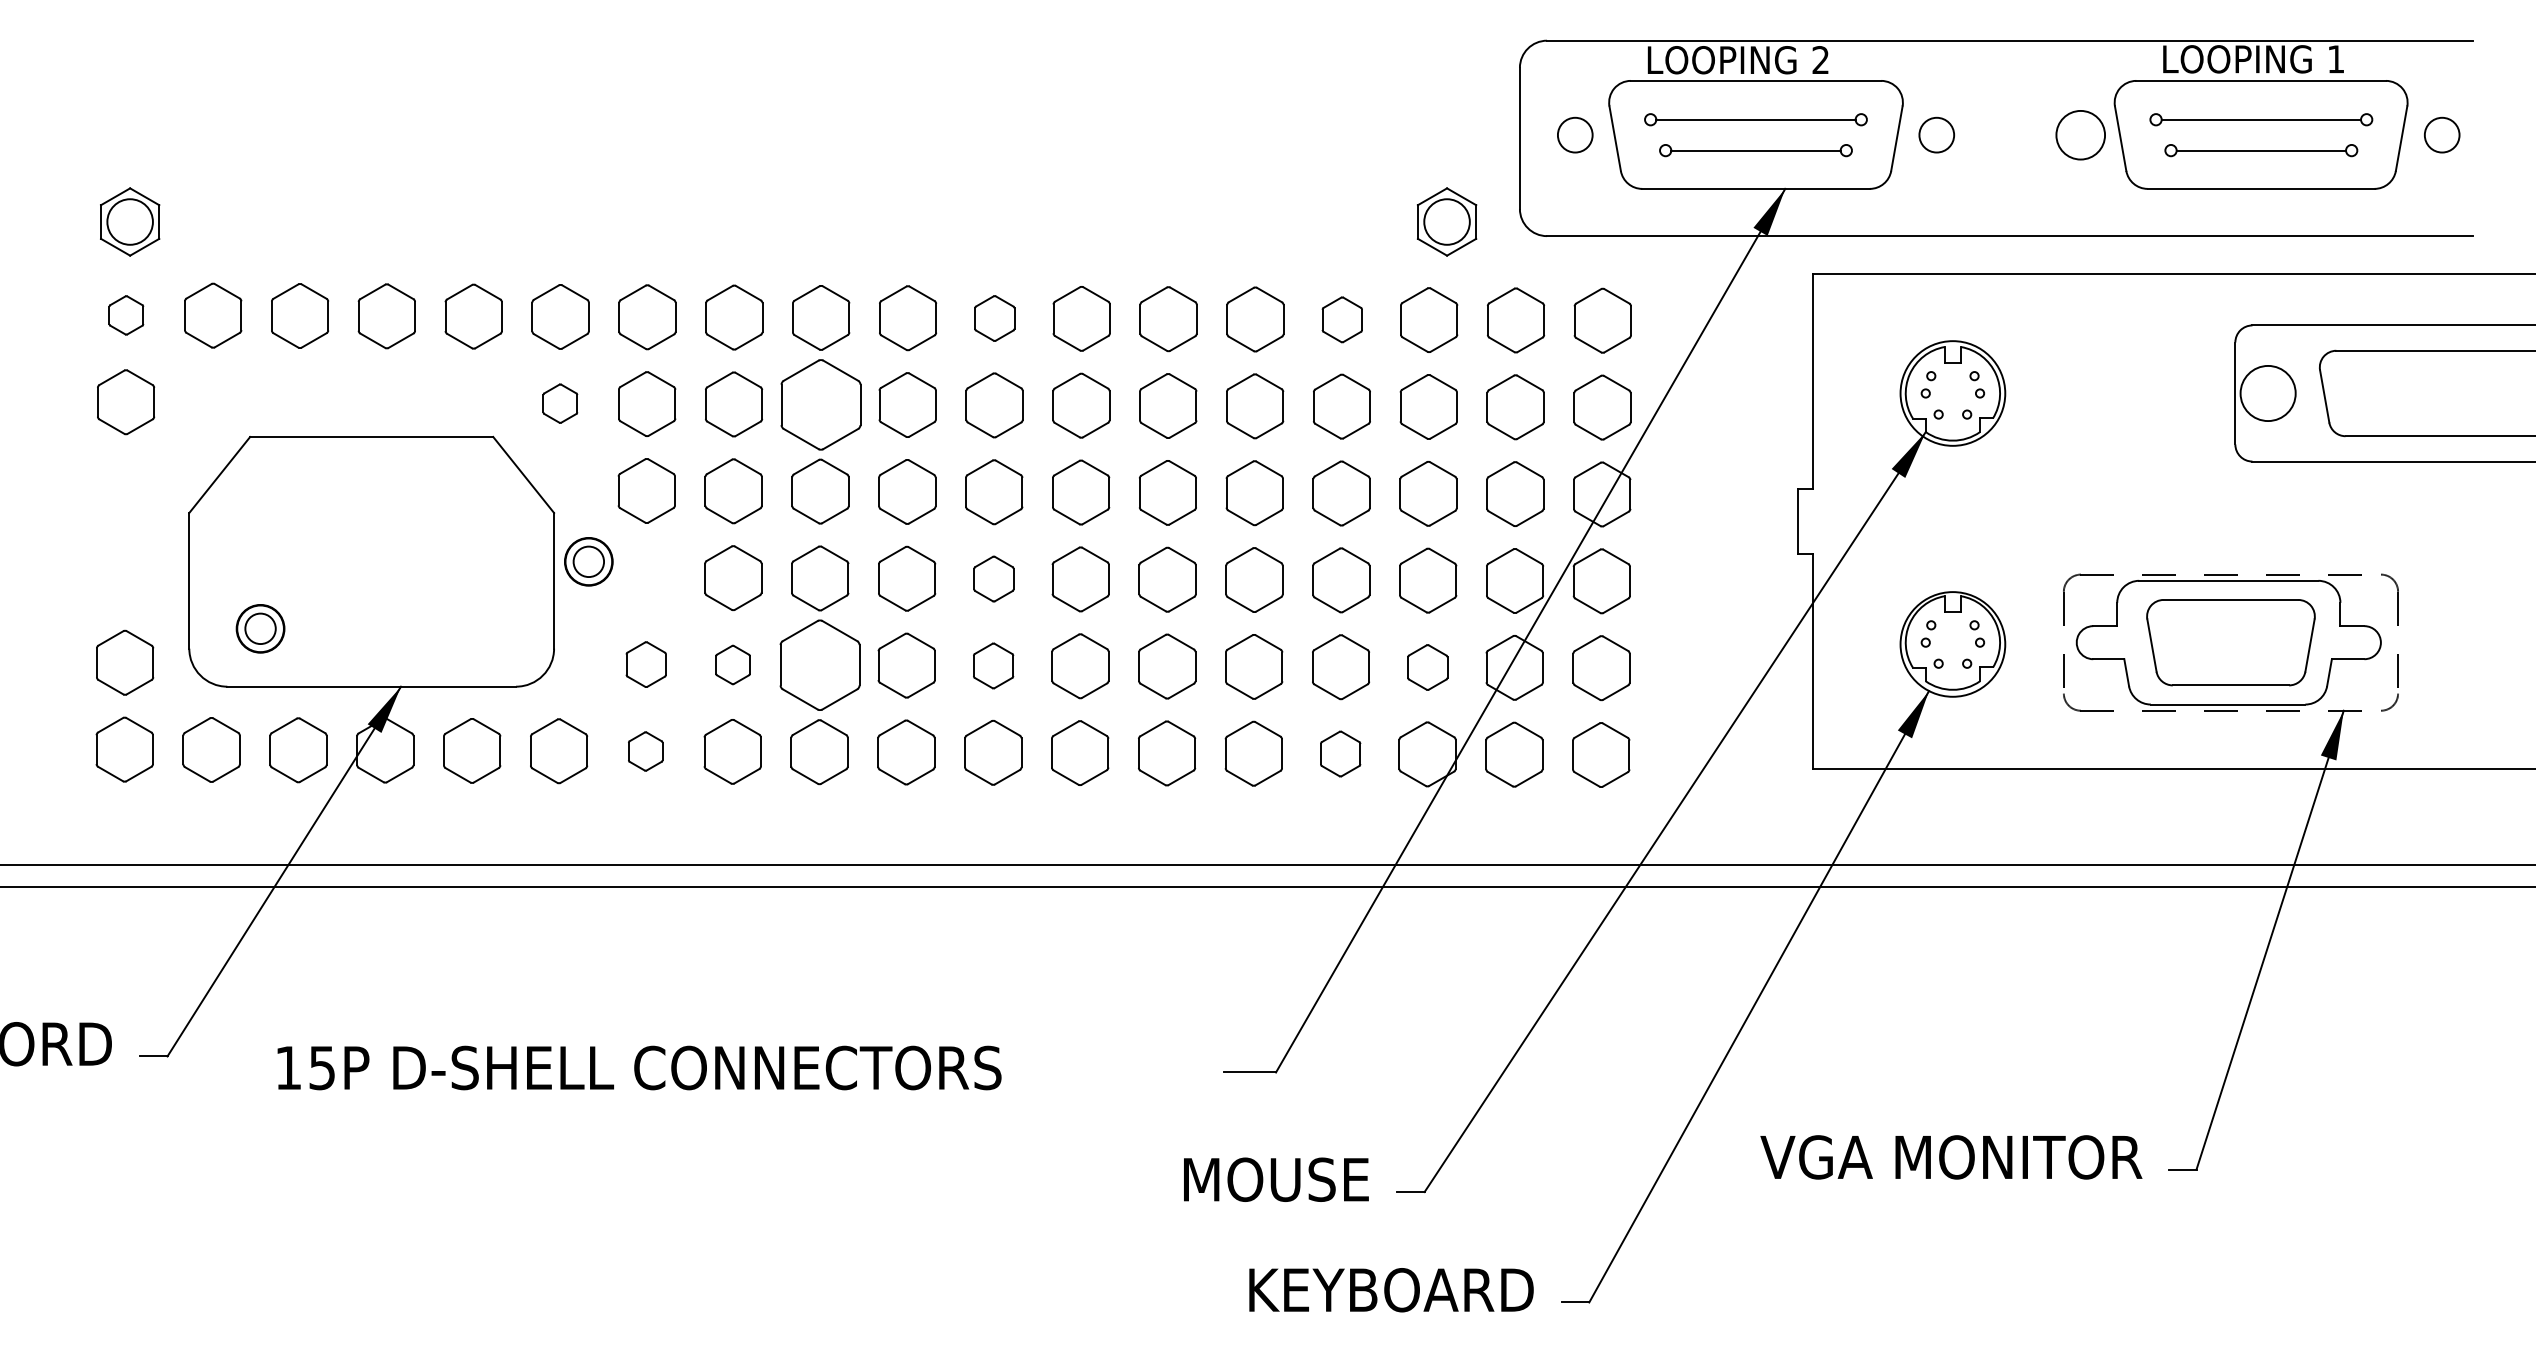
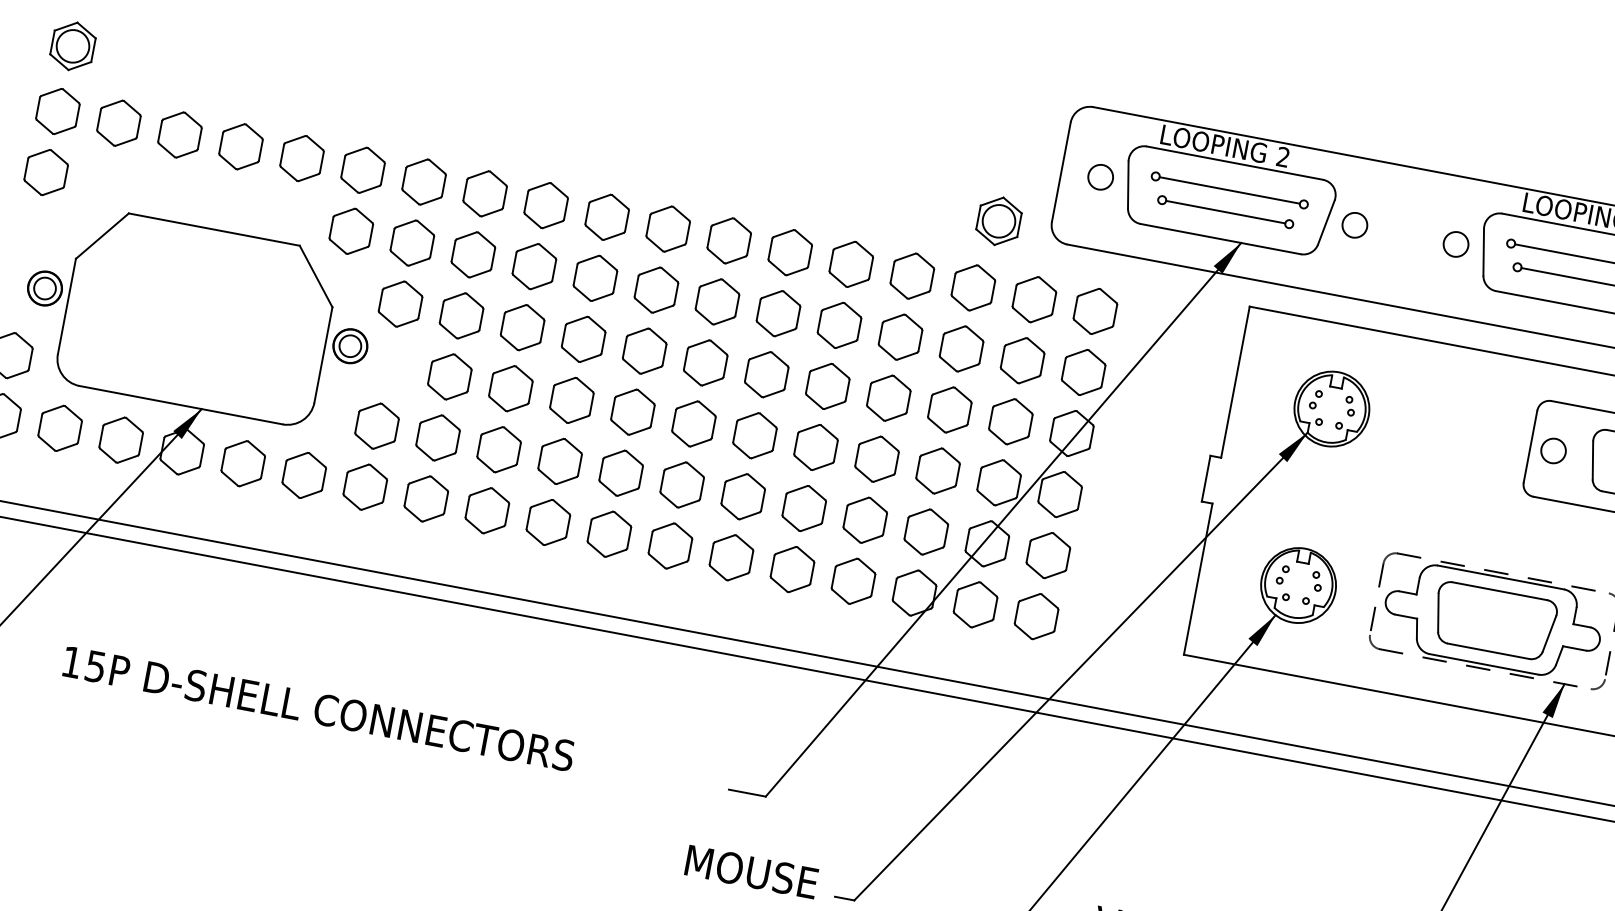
circle: (2080, 134) -> (1456, 243), size x0.71
part: (126, 315) -> (58, 111), size x1.67
part: (994, 318) -> (667, 229), size x1.43
part: (1342, 319) -> (912, 275), size x1.43
circle: (2267, 393) -> (1553, 450), size x0.62
part: (560, 403) -> (351, 231), size x1.67
part: (820, 404) -> (534, 266), size x0.71
part: (993, 578) -> (632, 411), size x1.43
part: (260, 628) -> (45, 288), moved
part: (646, 664) -> (377, 426), size x1.43
part: (732, 664) -> (437, 437), size x1.67
part: (819, 665) -> (498, 449), size x0.71
part: (993, 665) -> (621, 472), size x1.43
part: (1427, 667) -> (926, 531), size x1.43
part: (645, 751) -> (365, 487), size x1.67
part: (1340, 753) -> (853, 580), size x1.43

